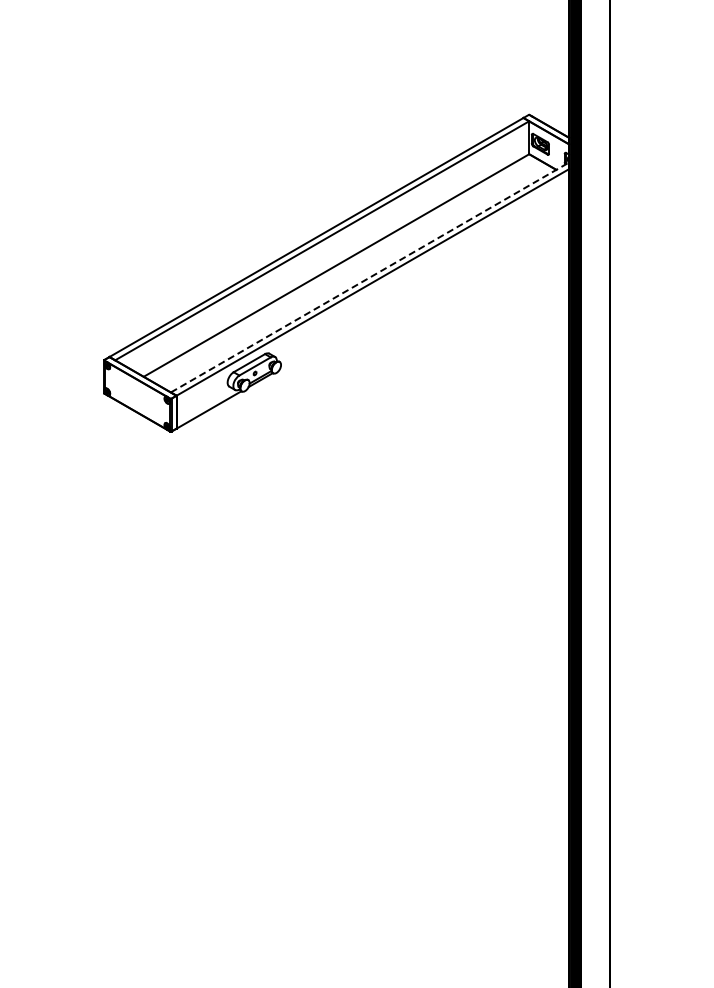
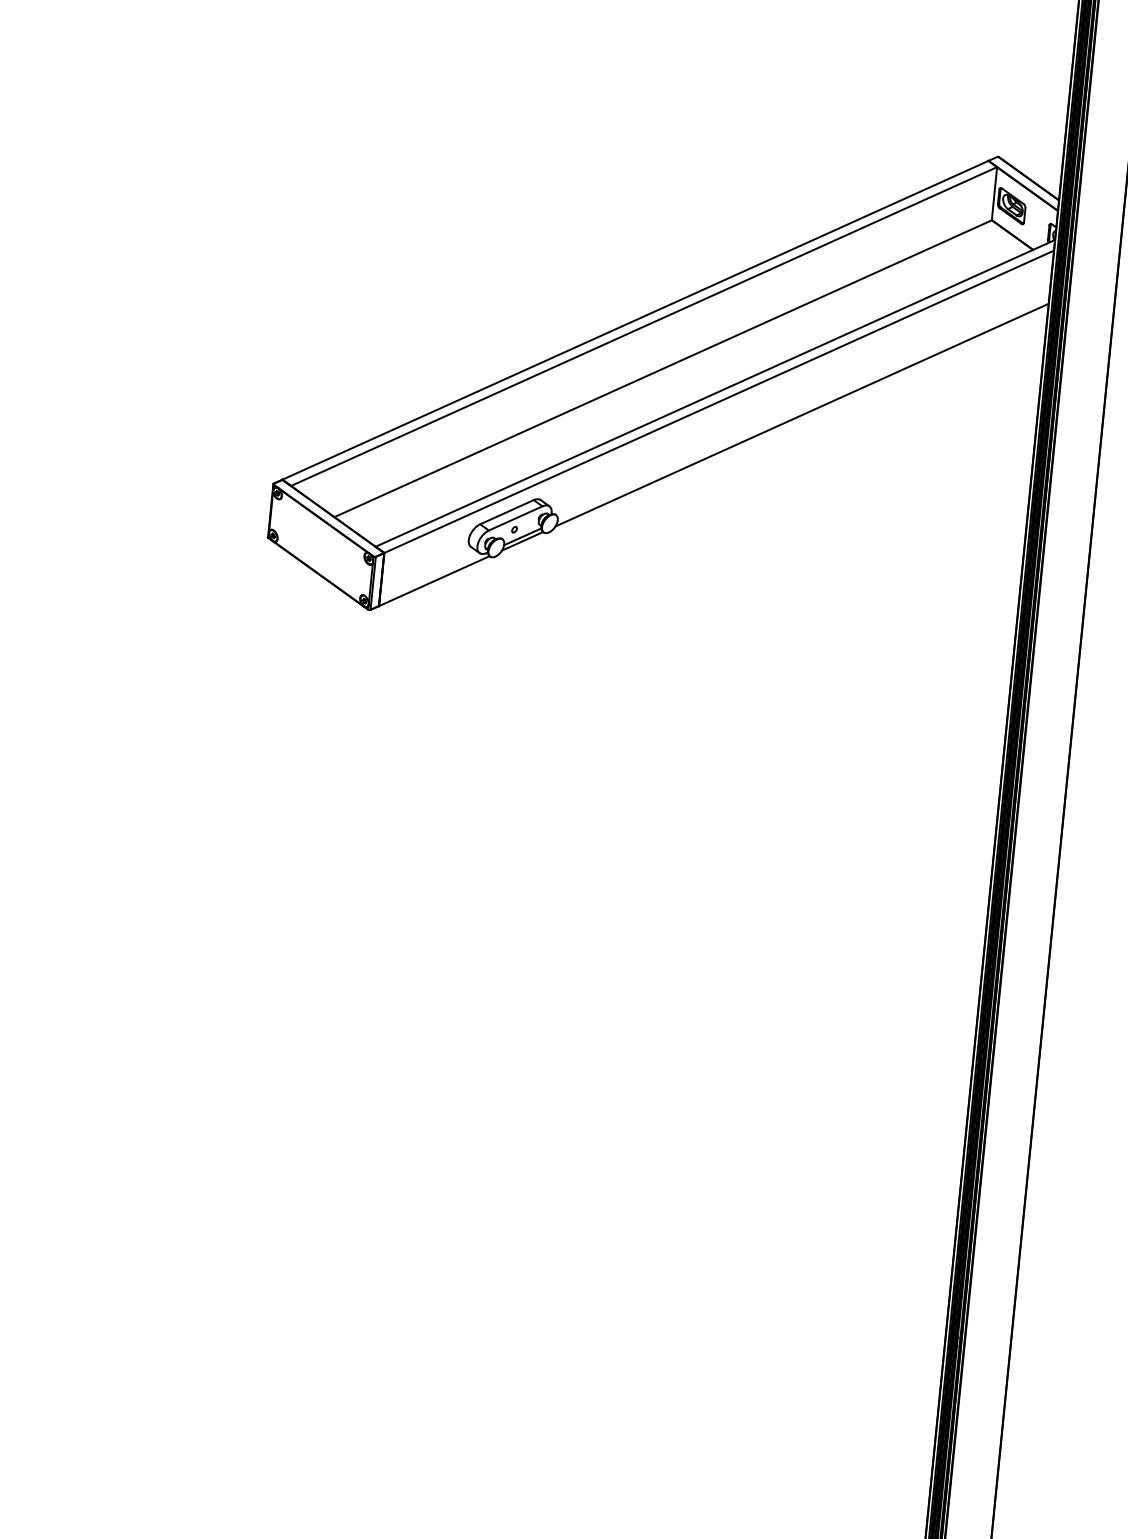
line: (370, 277) -> (716, 393), dashed -> solid
line: (424, 285) -> (801, 415), added

